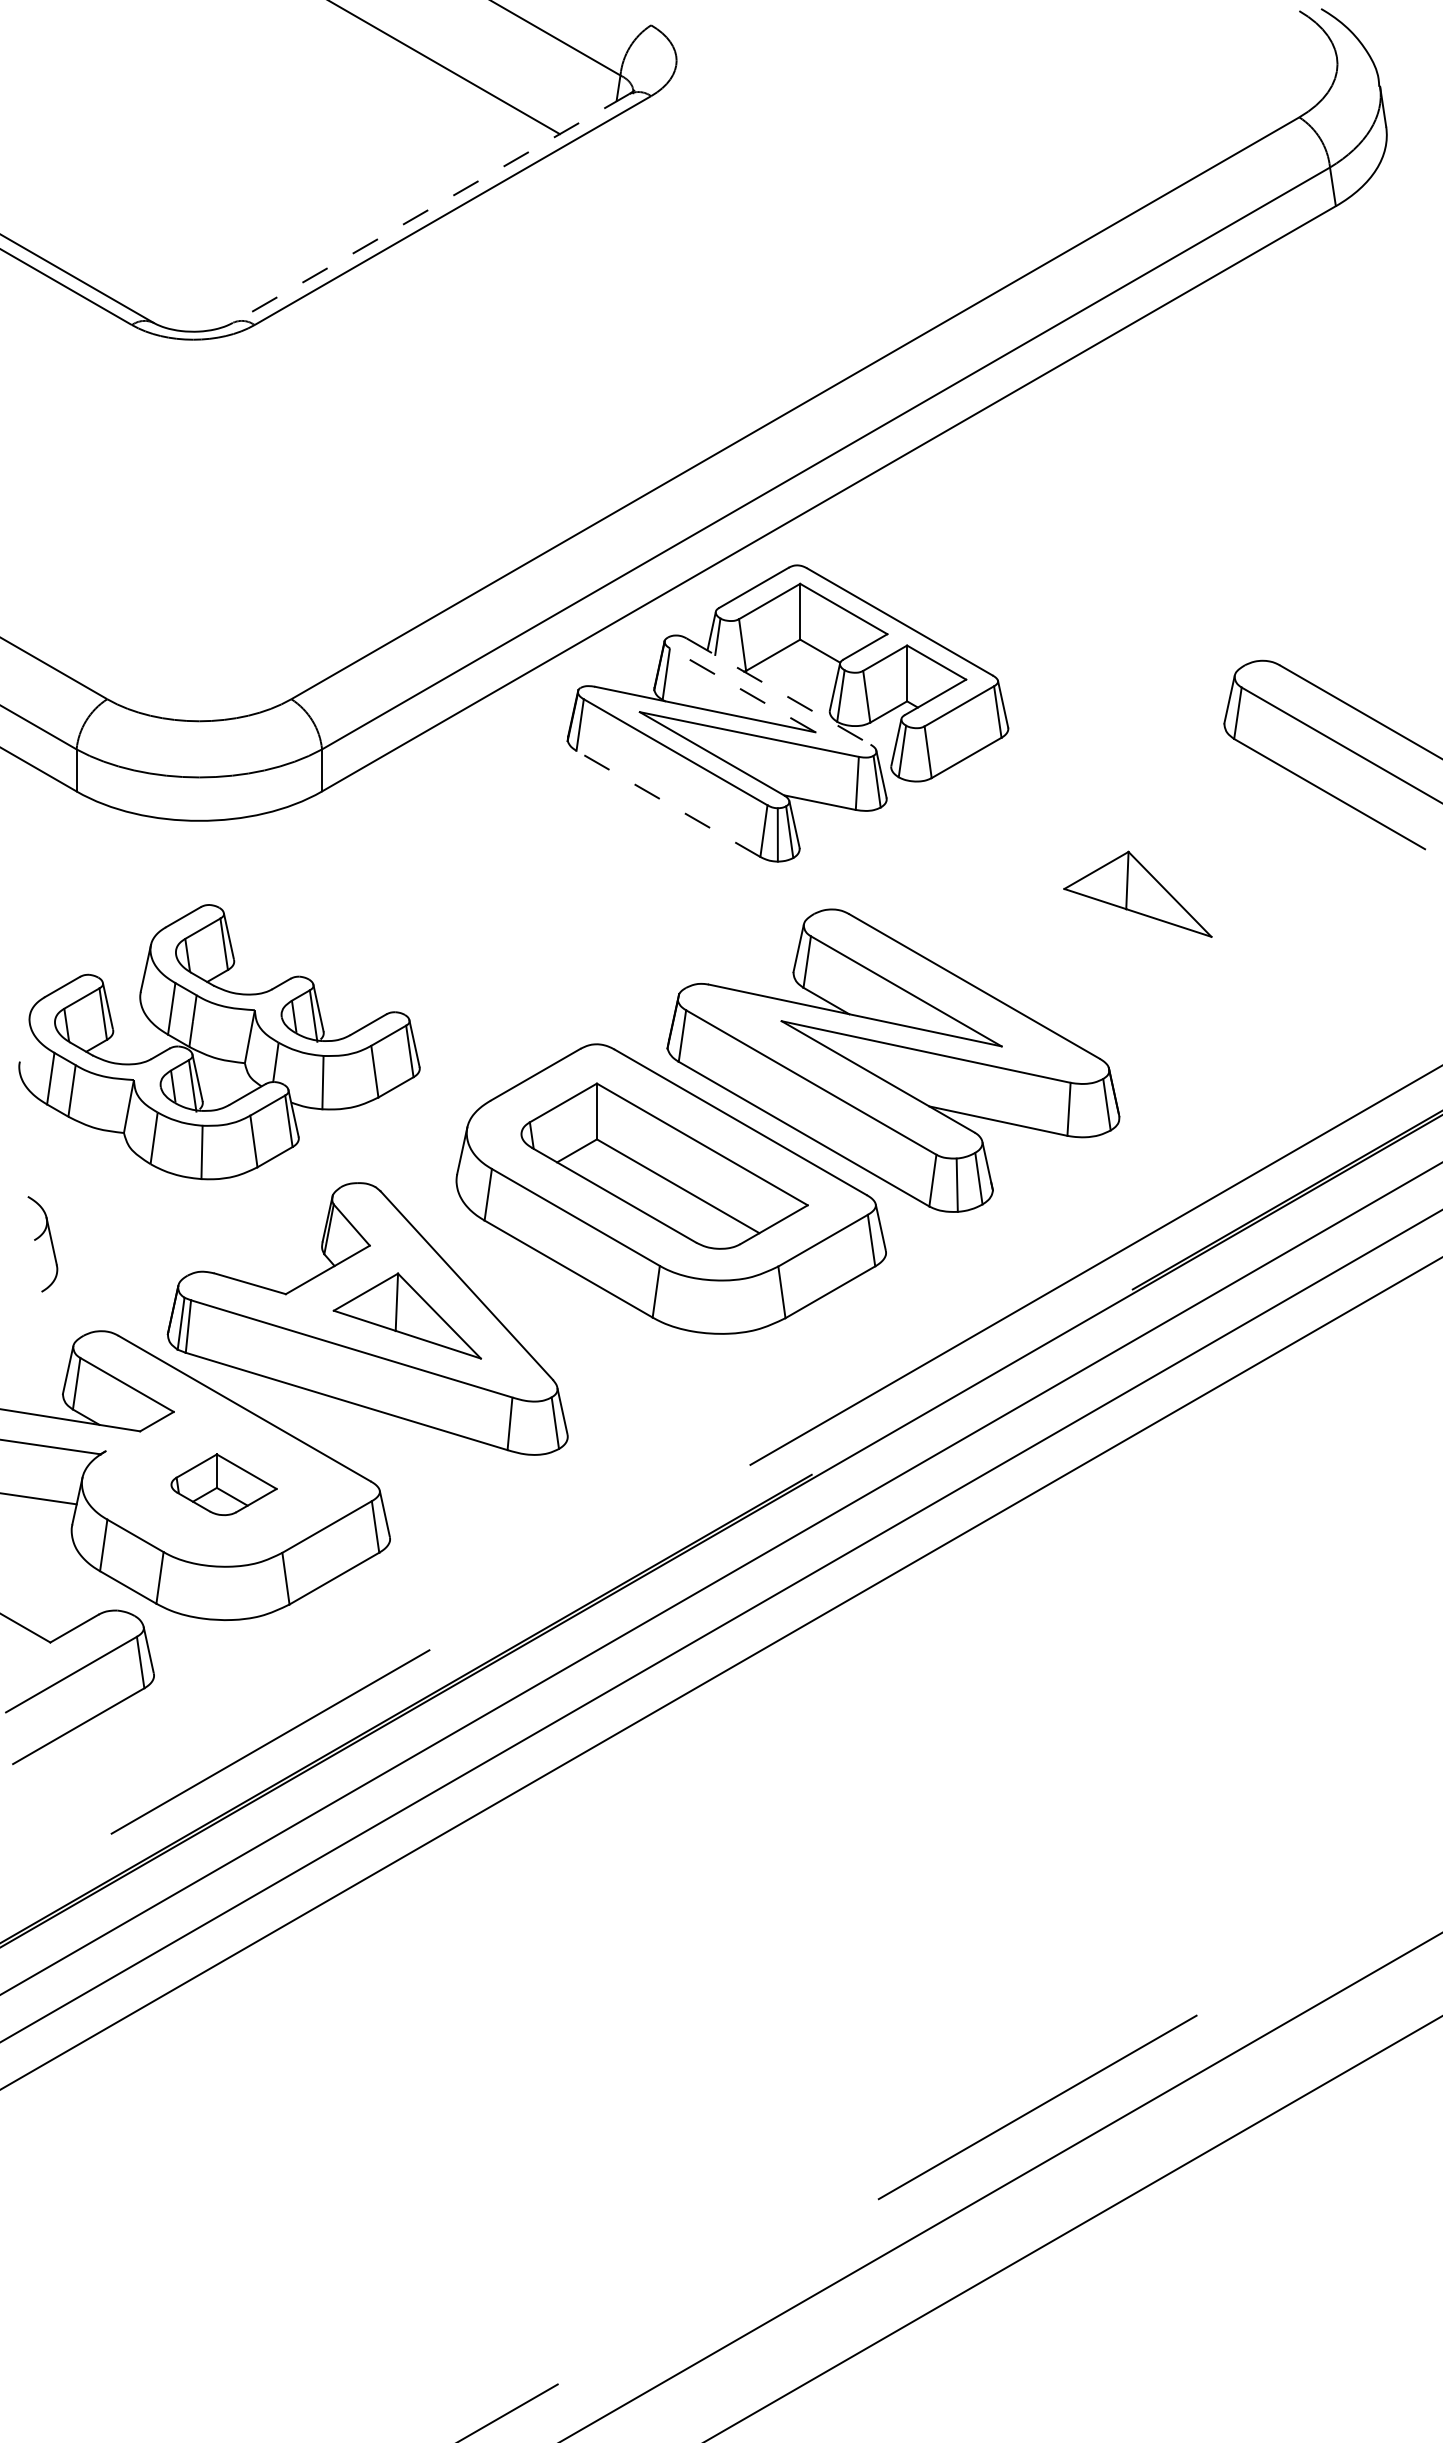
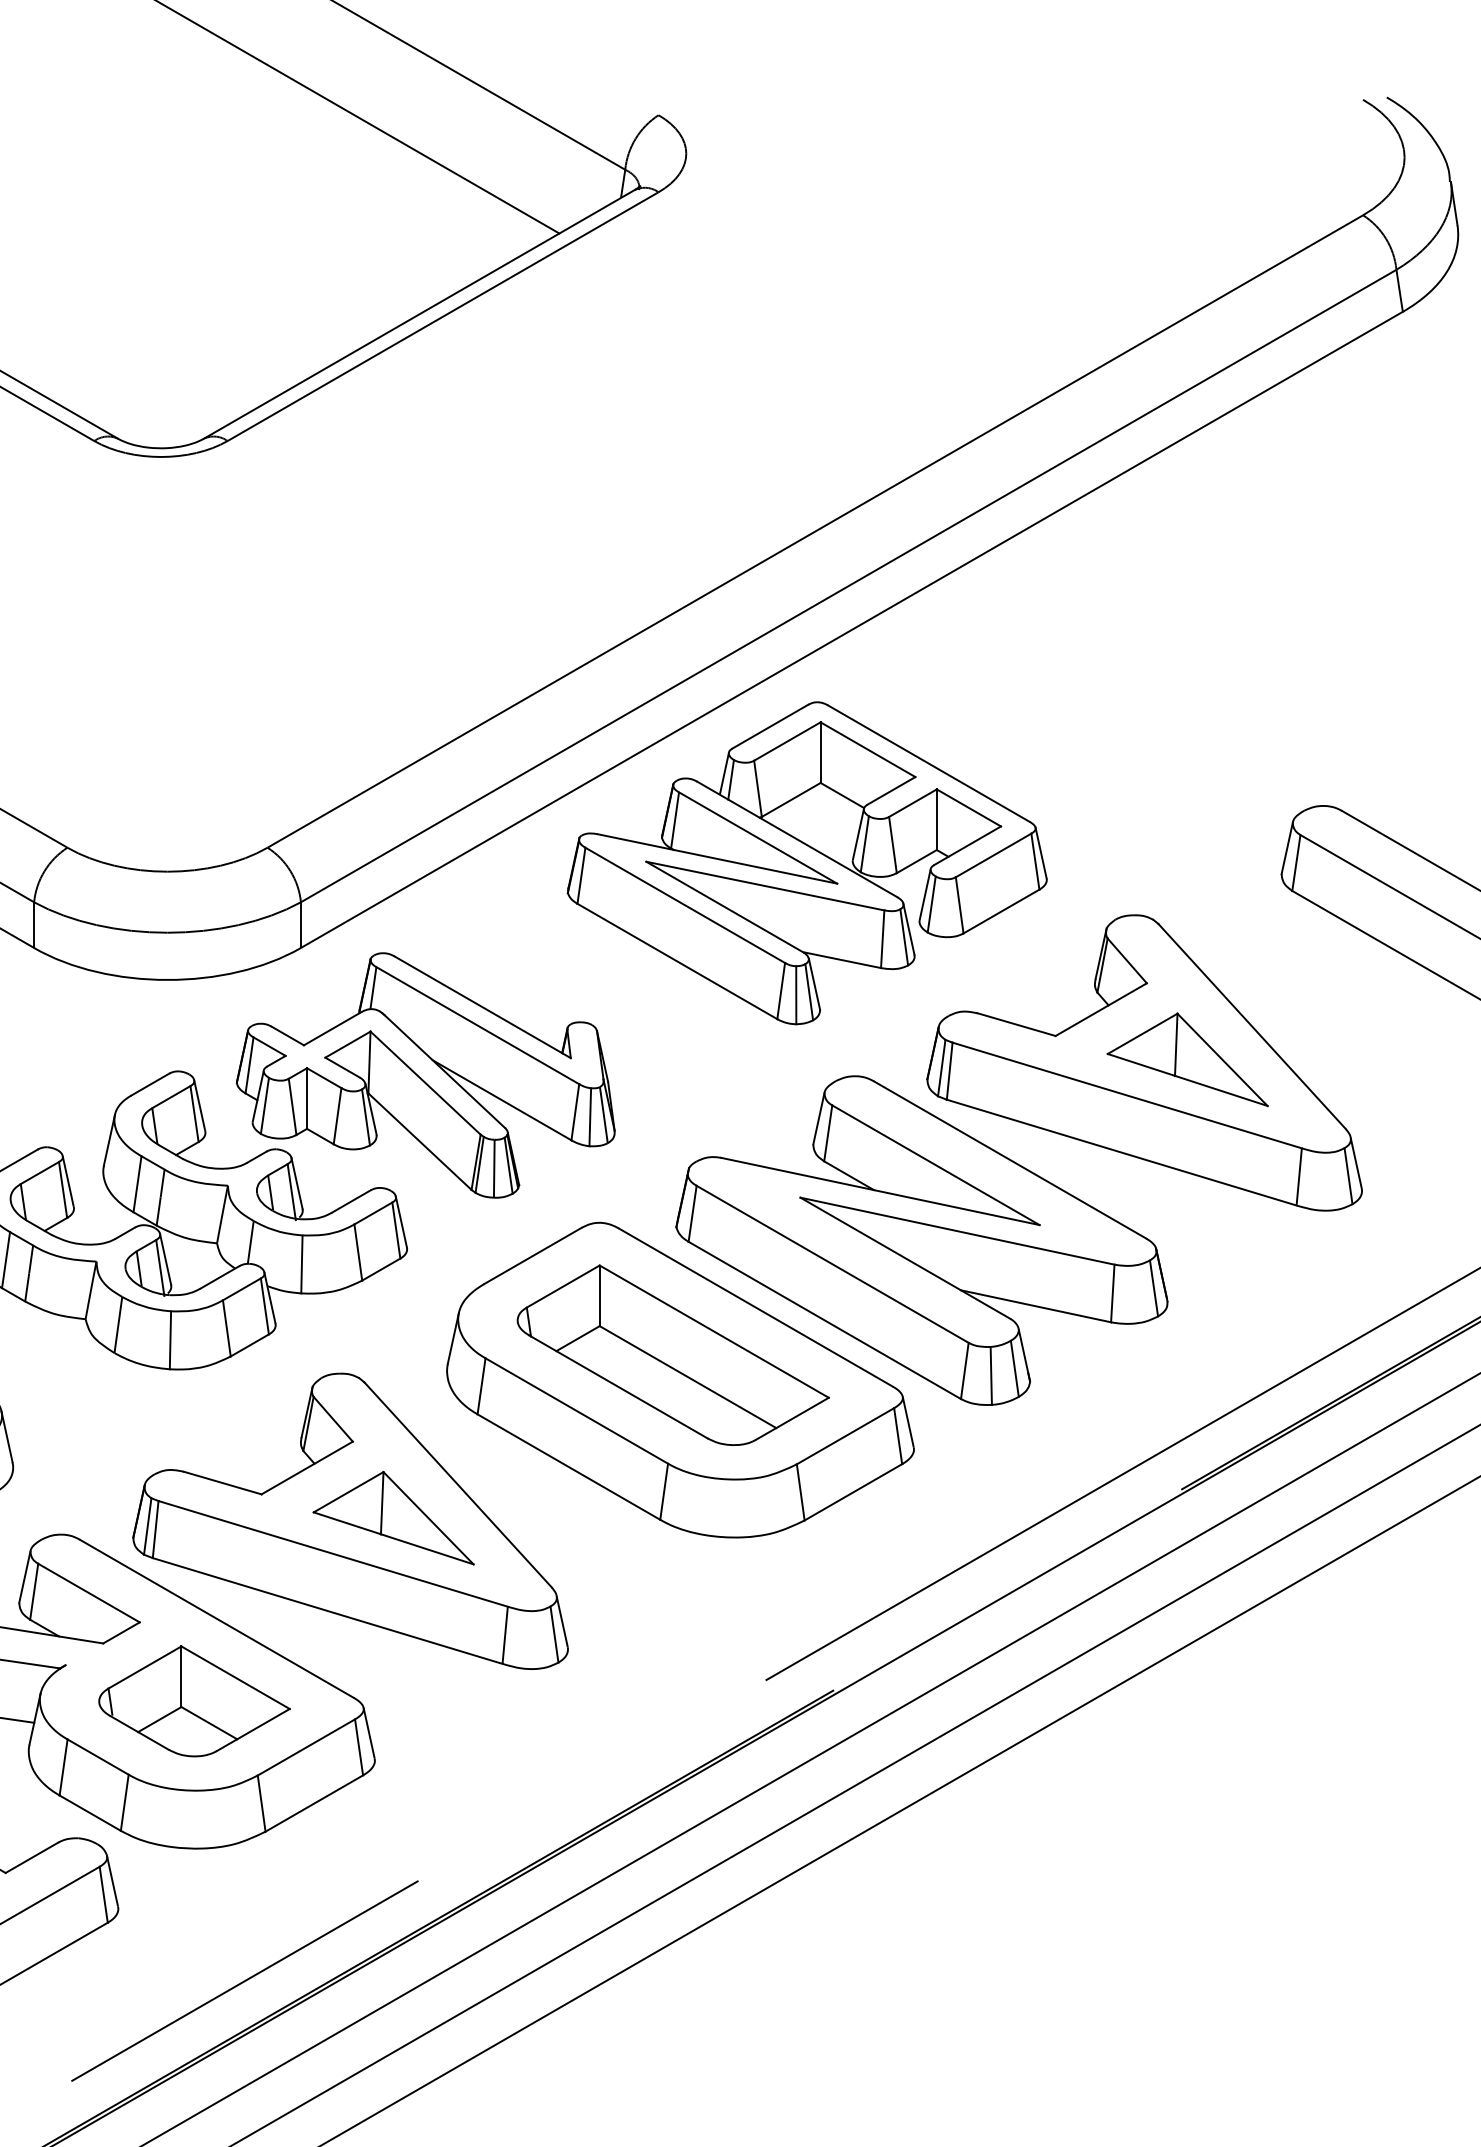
line: (431, 208) -> (419, 314), dashed -> solid
line: (742, 690) -> (757, 838), dashed -> solid
line: (779, 691) -> (798, 839), dashed -> solid
line: (668, 803) -> (677, 961), dashed -> solid
part: (1098, 897) -> (1144, 1063), added
part: (436, 908) -> (425, 1075), added
part: (223, 1484) -> (193, 1701), size x1.67

